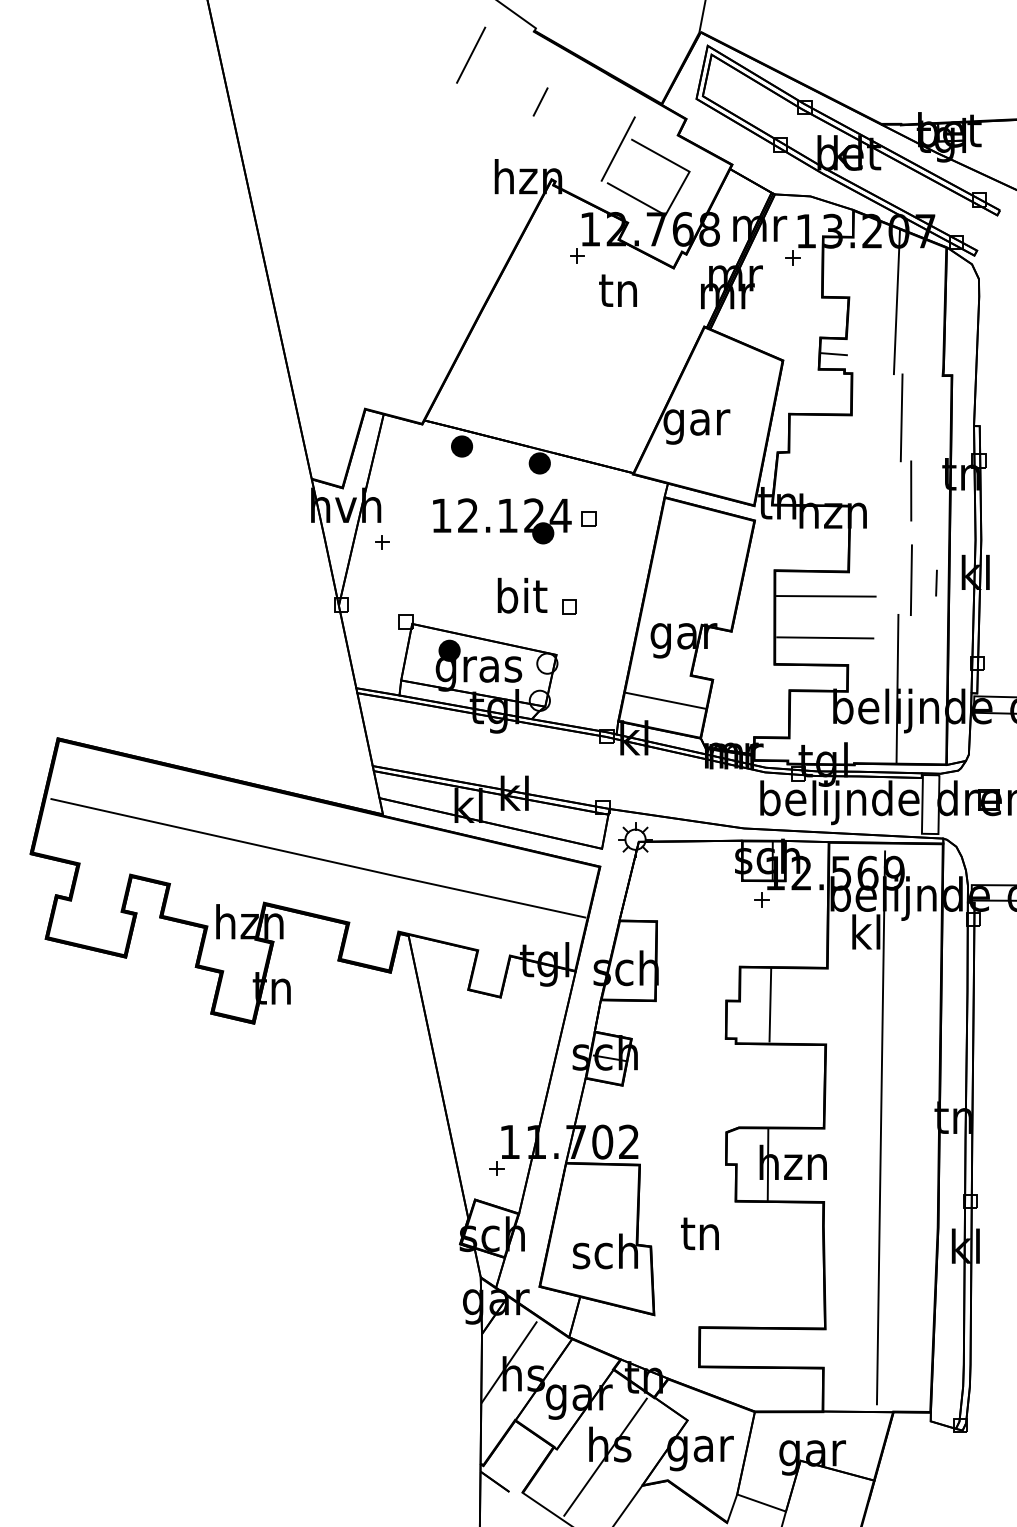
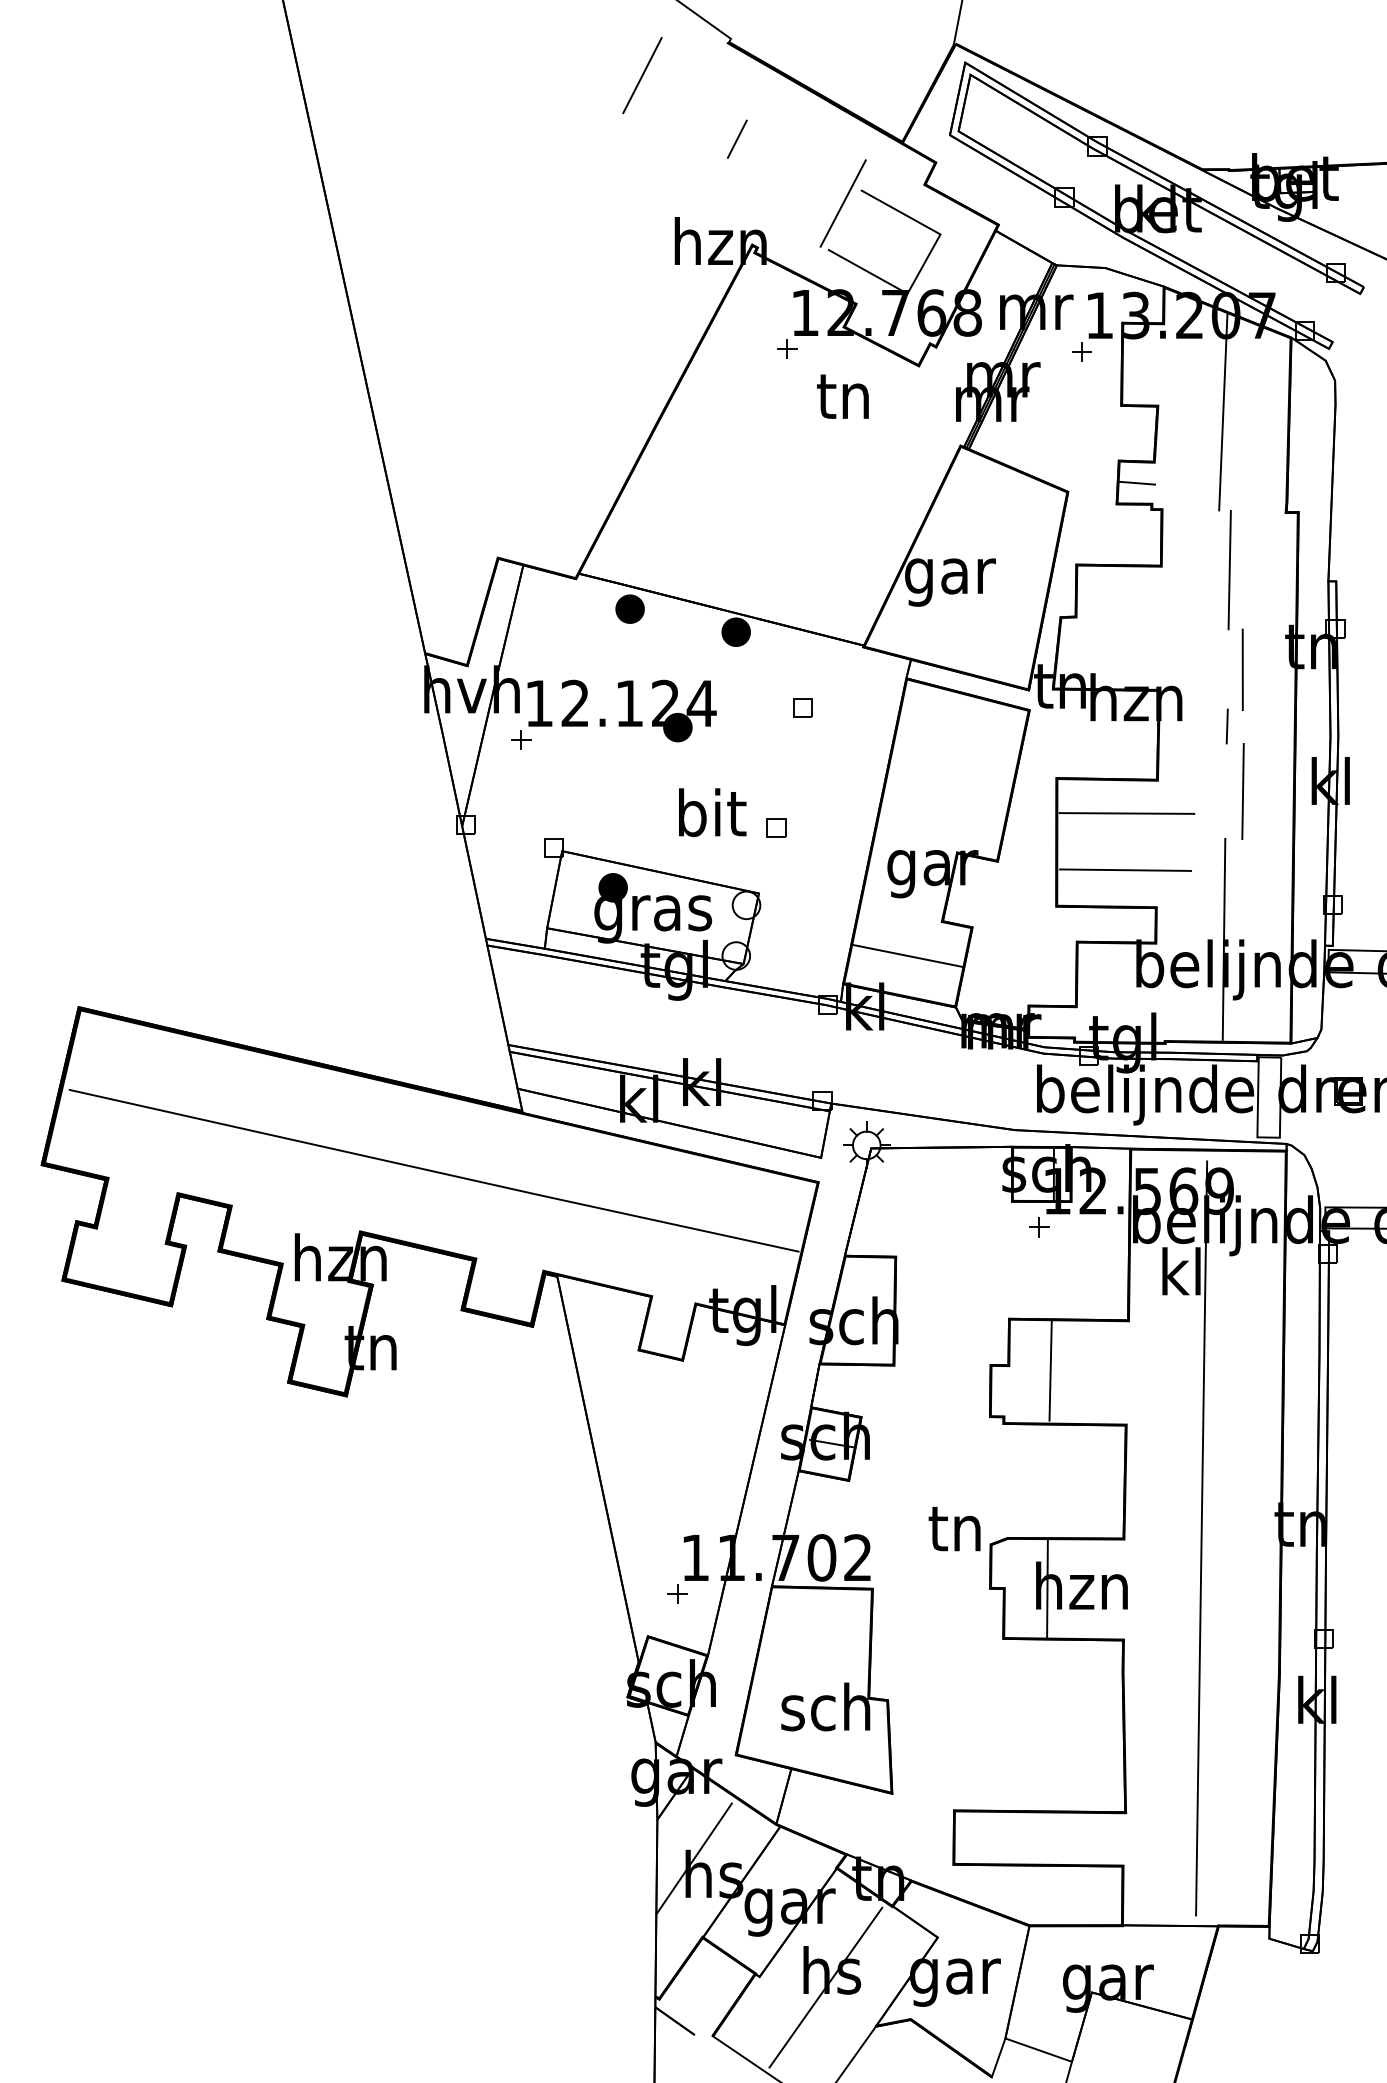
part: (501, 520) -> (621, 710), moved
line: (935, 583) -> (1226, 726), moved
text: (699, 1233) -> (954, 1528), moved

